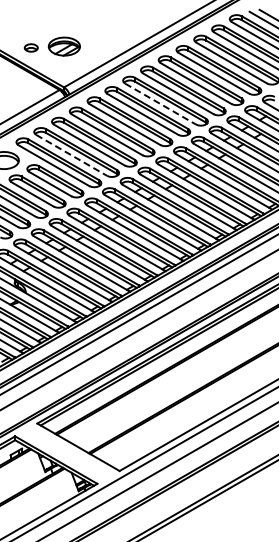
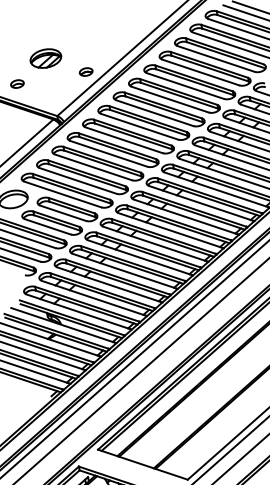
part: (63, 46) -> (45, 58), moved
part: (100, 49) -> (85, 71), added
line: (160, 104) -> (154, 113), dashed -> solid
line: (71, 155) -> (78, 181), dashed -> solid

